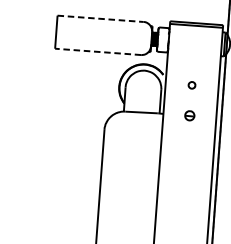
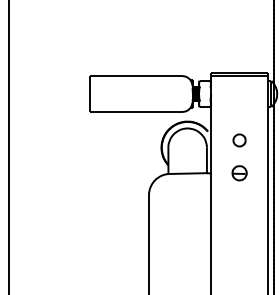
line: (100, 19) -> (136, 76), dashed -> solid
line: (97, 51) -> (135, 111), dashed -> solid
part: (191, 85) -> (239, 140), size x1.67
part: (189, 115) -> (239, 173), size x1.43

